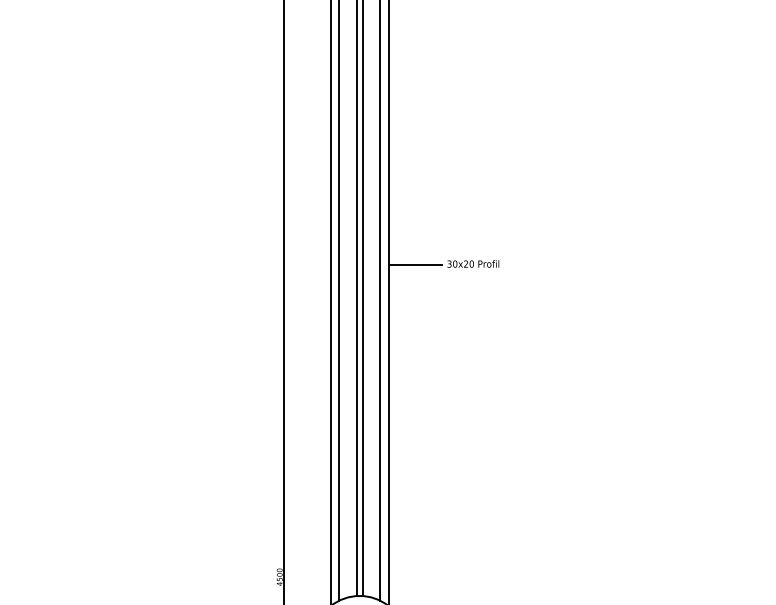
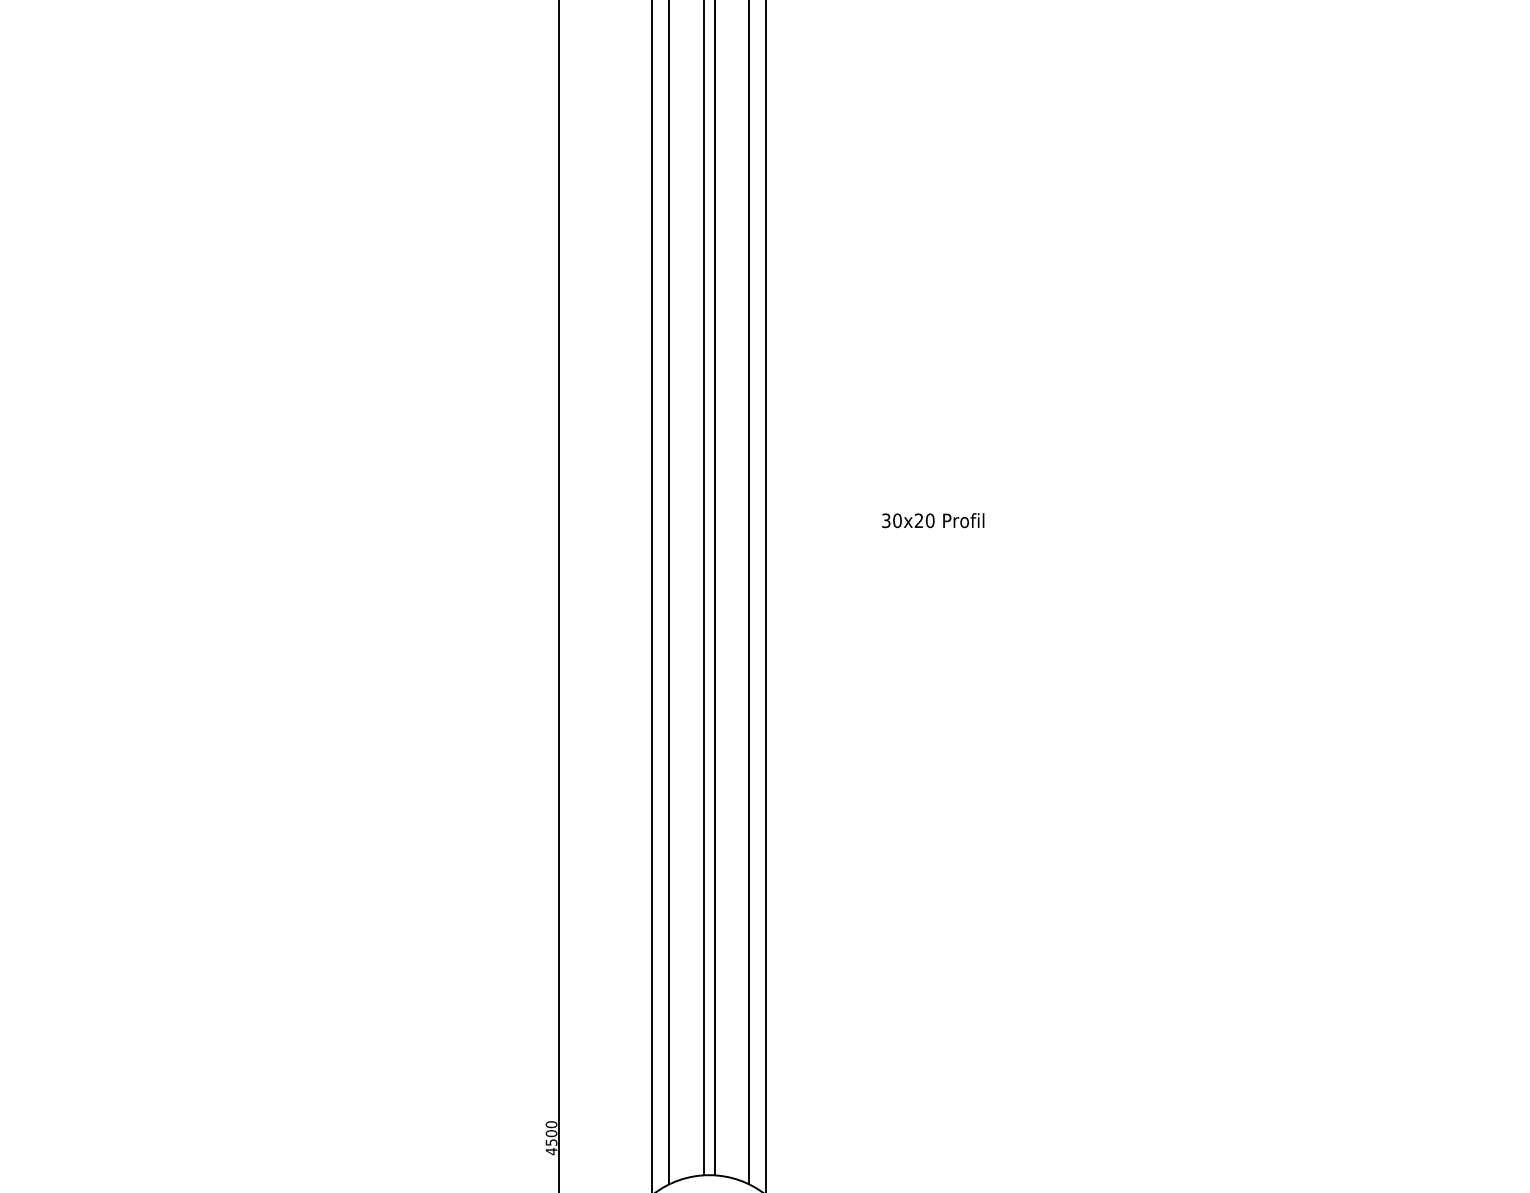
line: (414, 264) -> (817, 521), removed

